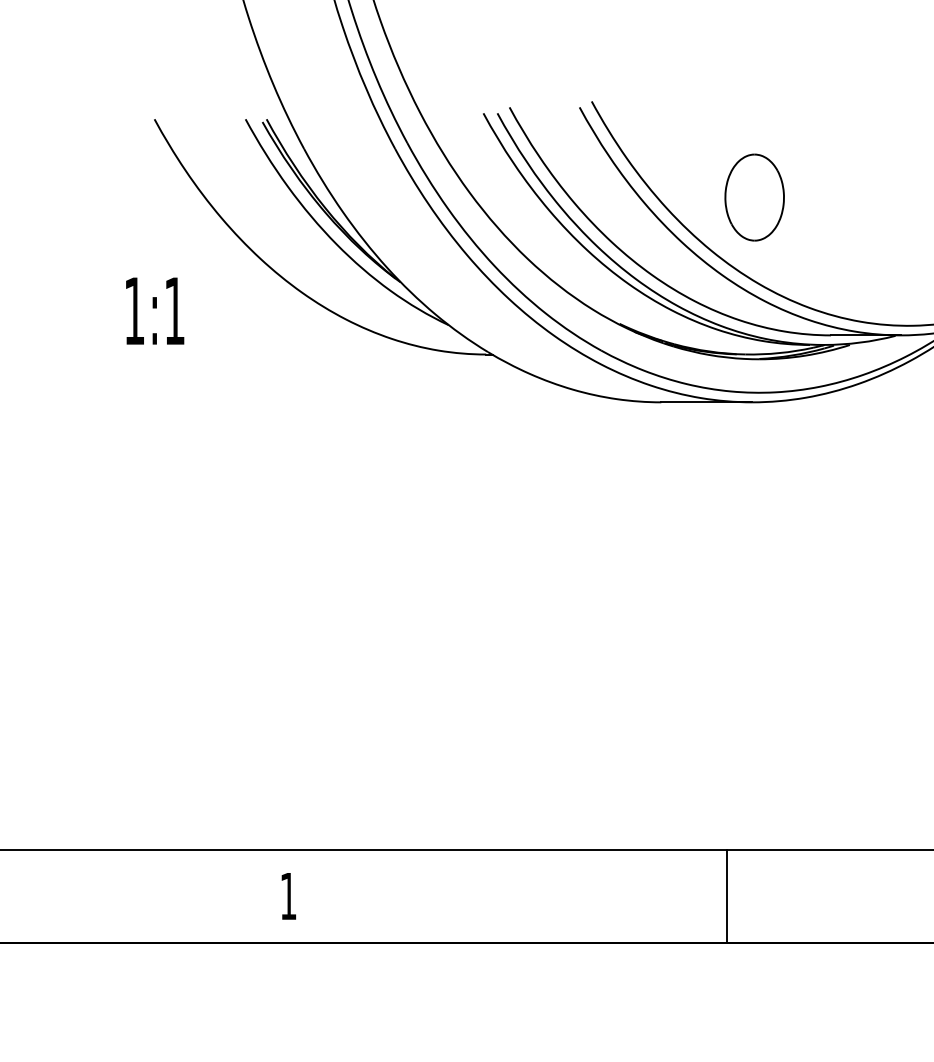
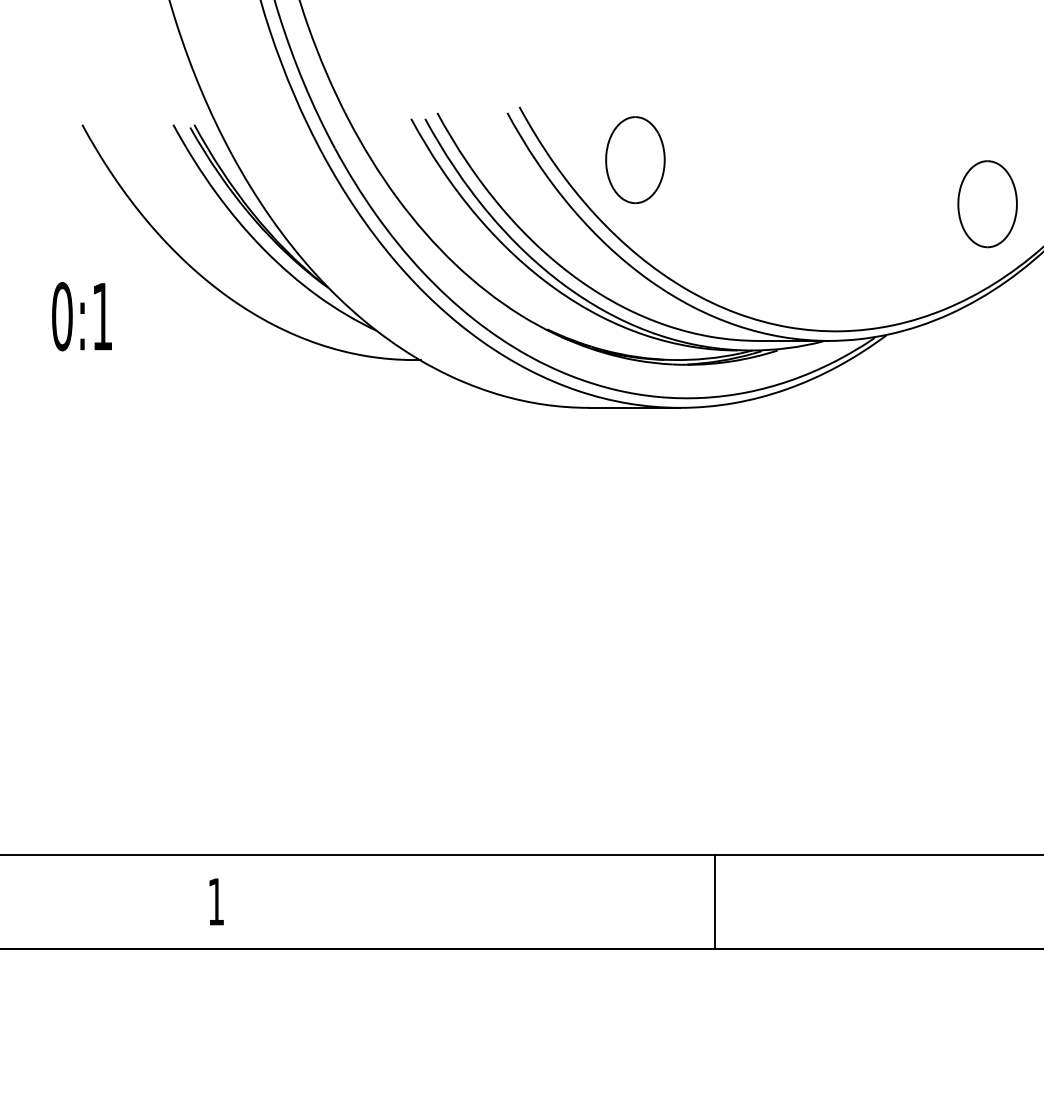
part: (754, 197) -> (635, 160), moved
text: (134, 310) -> (62, 316), 1:1 -> 0:1
line: (726, 895) -> (714, 901), moved

